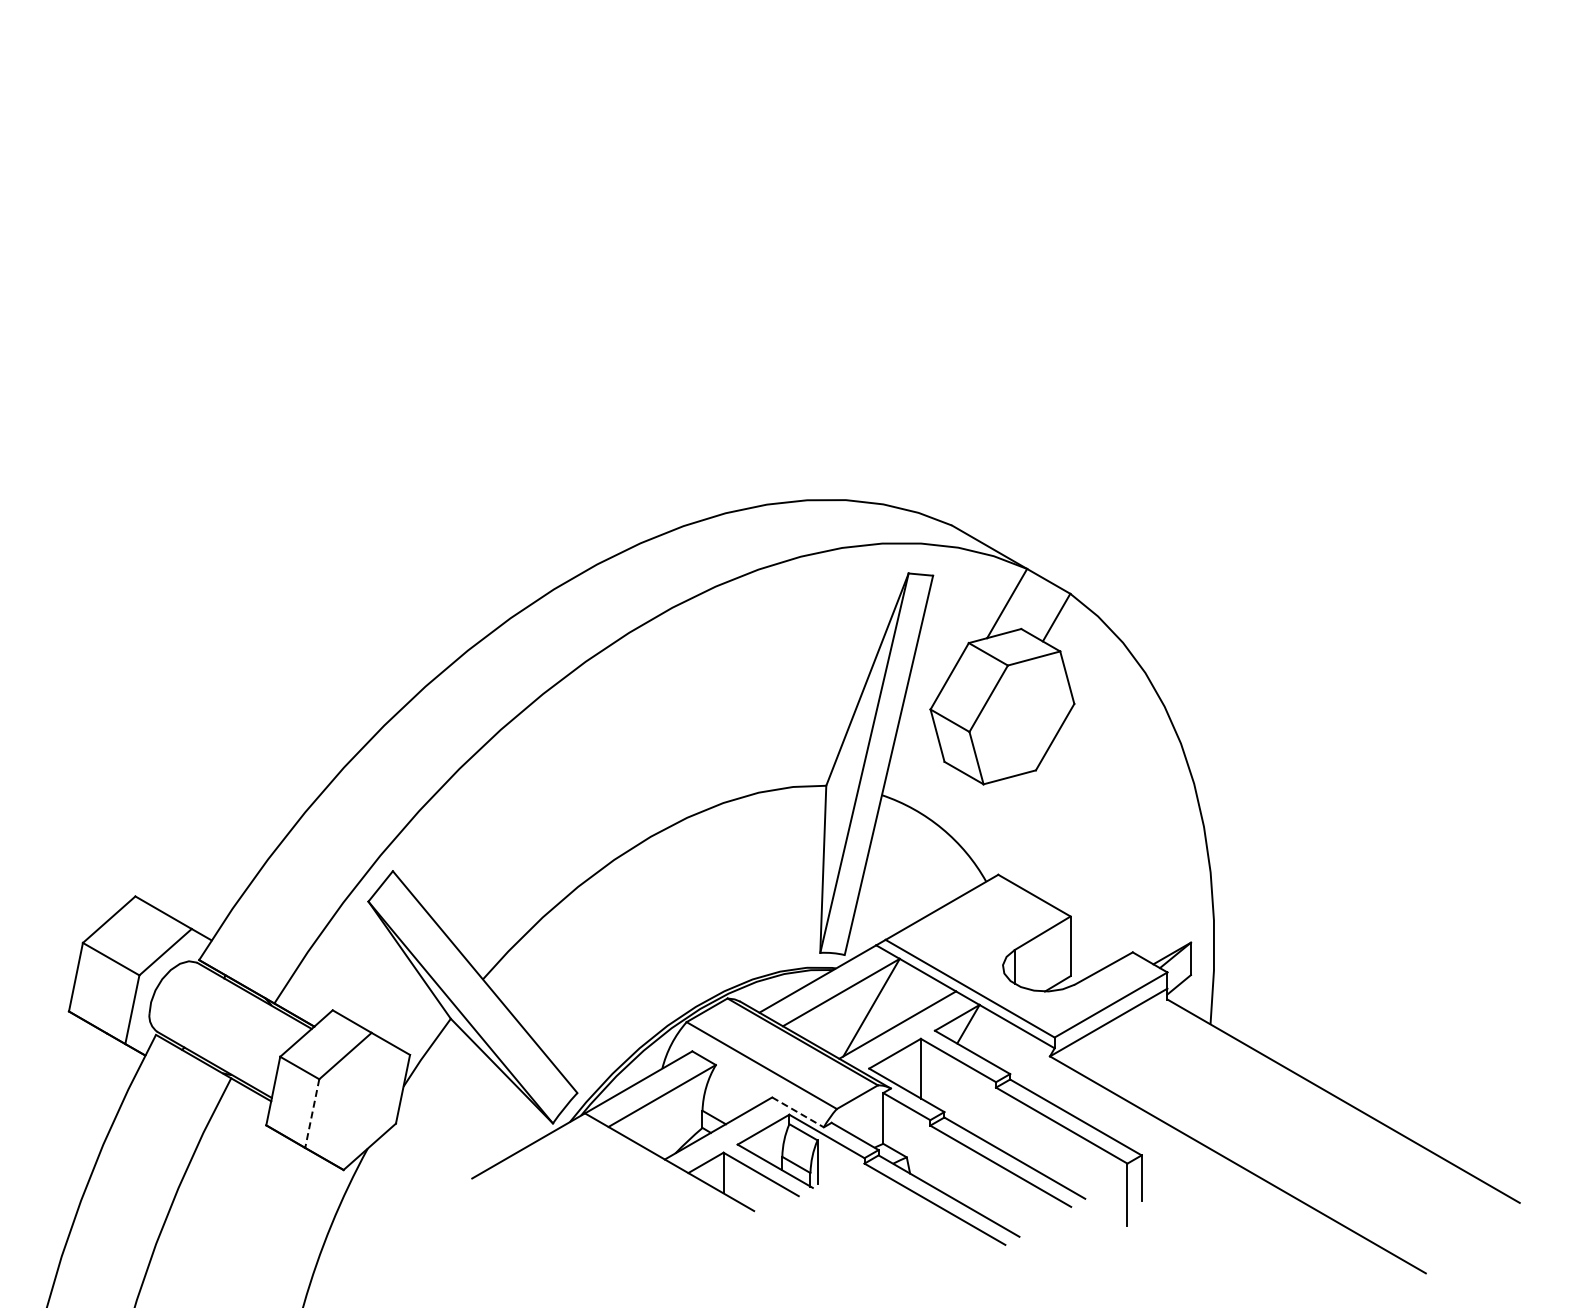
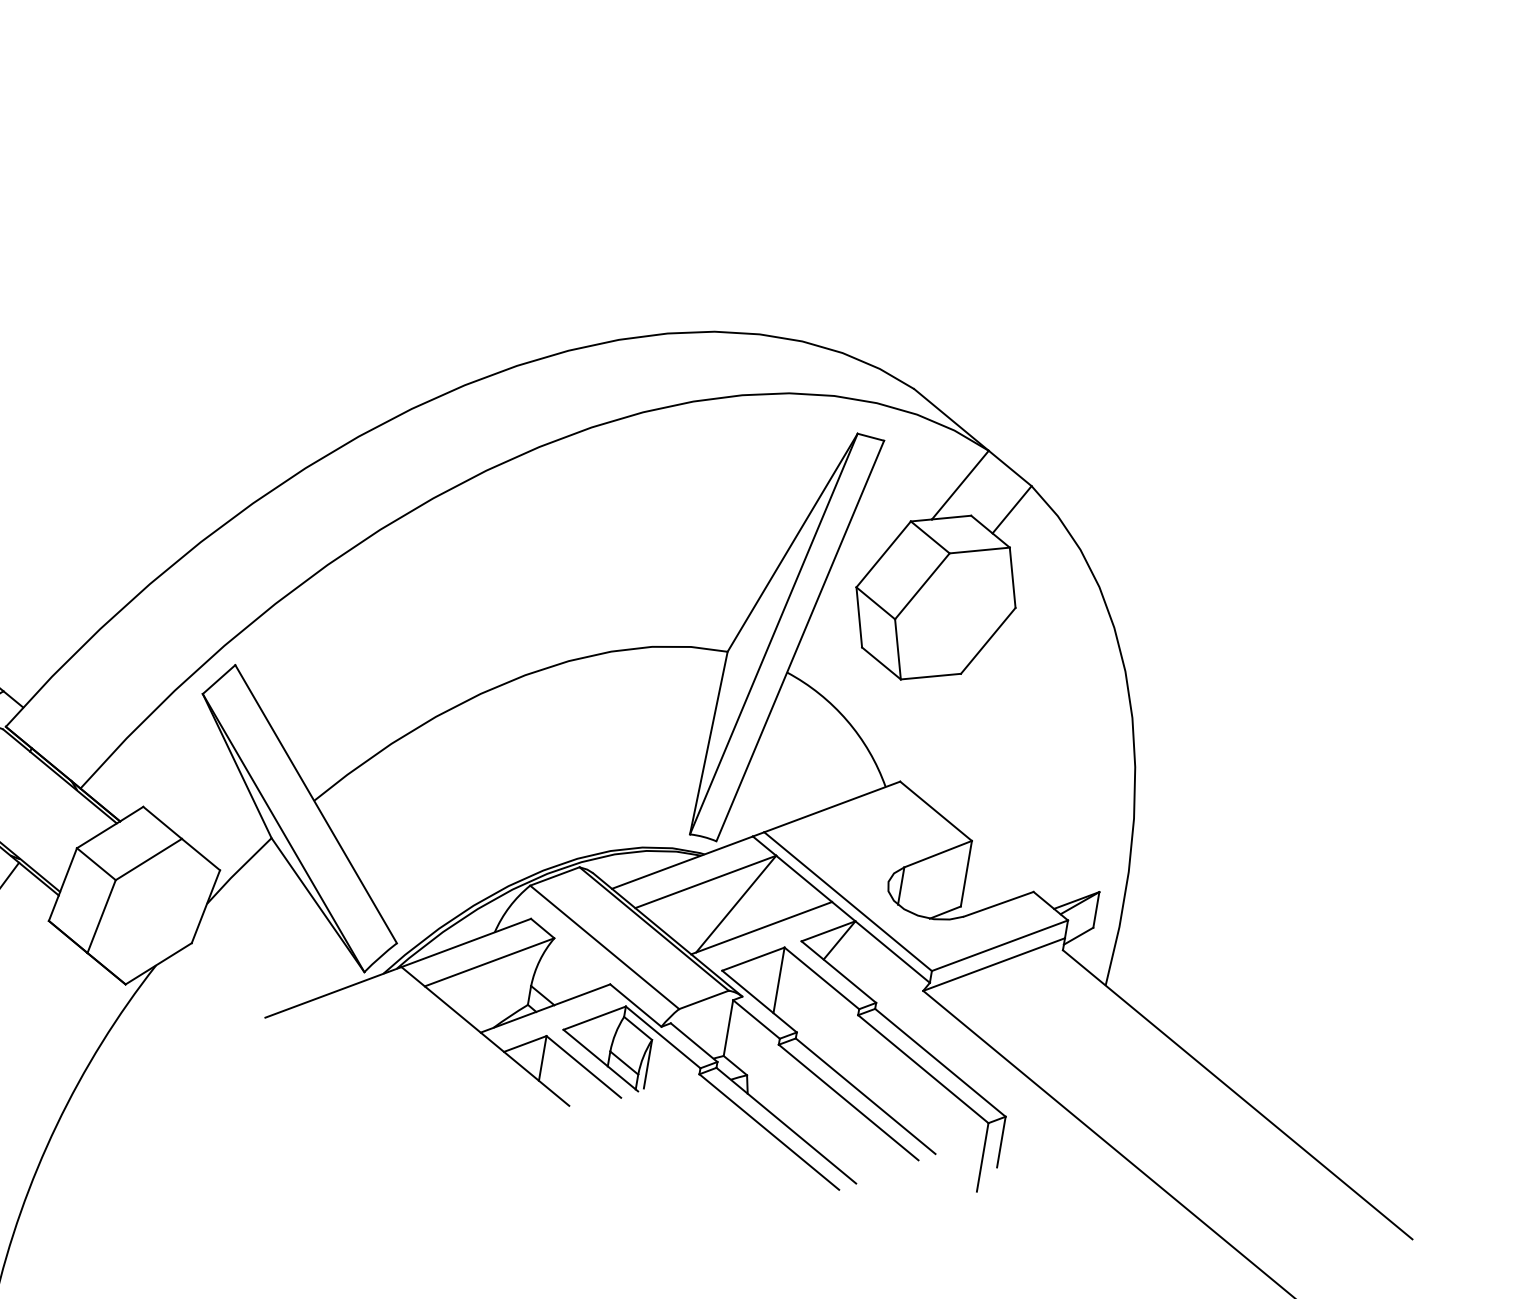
line: (798, 1112) -> (636, 1005), dashed -> solid
line: (312, 1114) -> (101, 917), dashed -> solid

